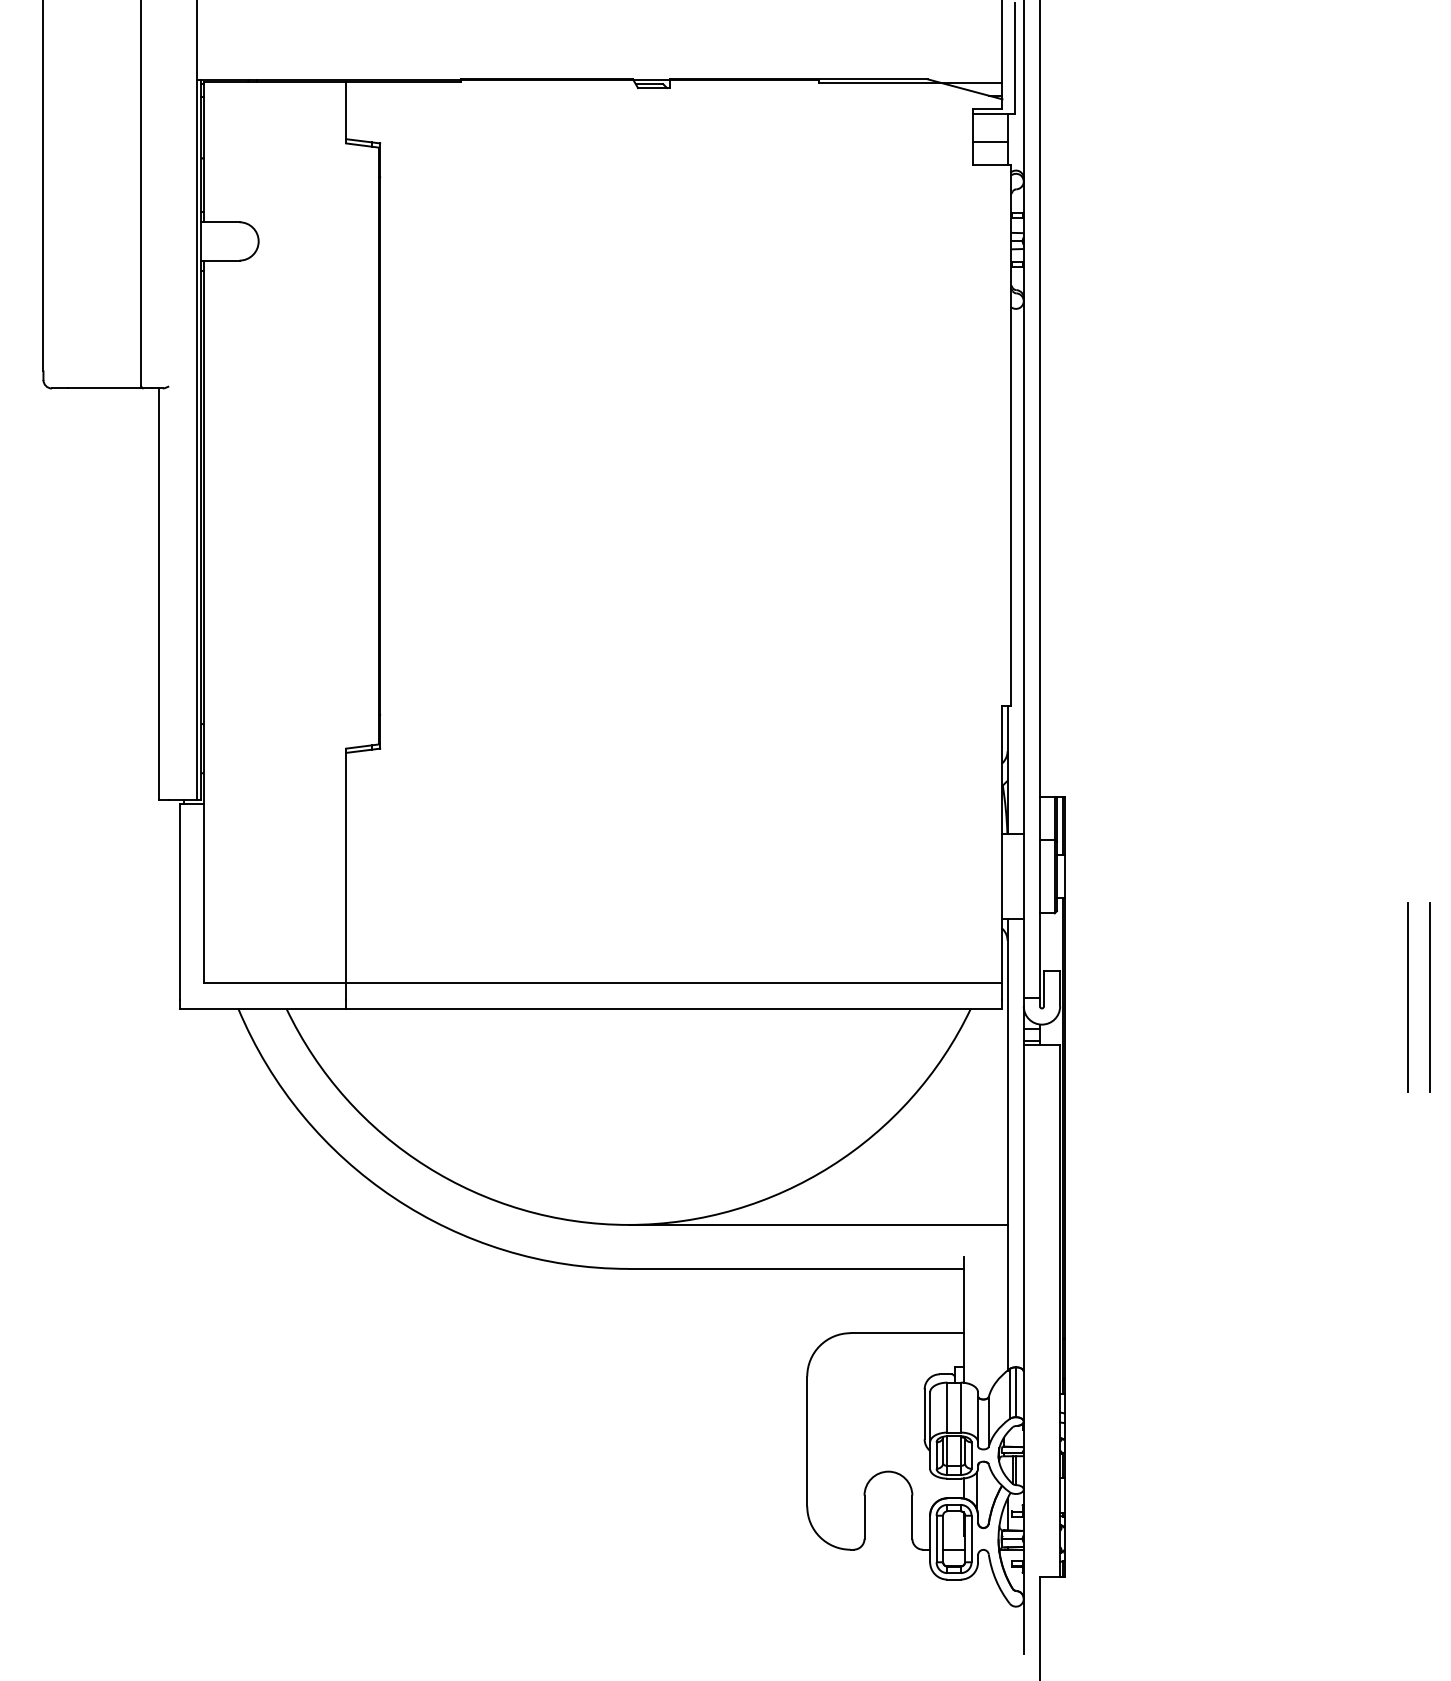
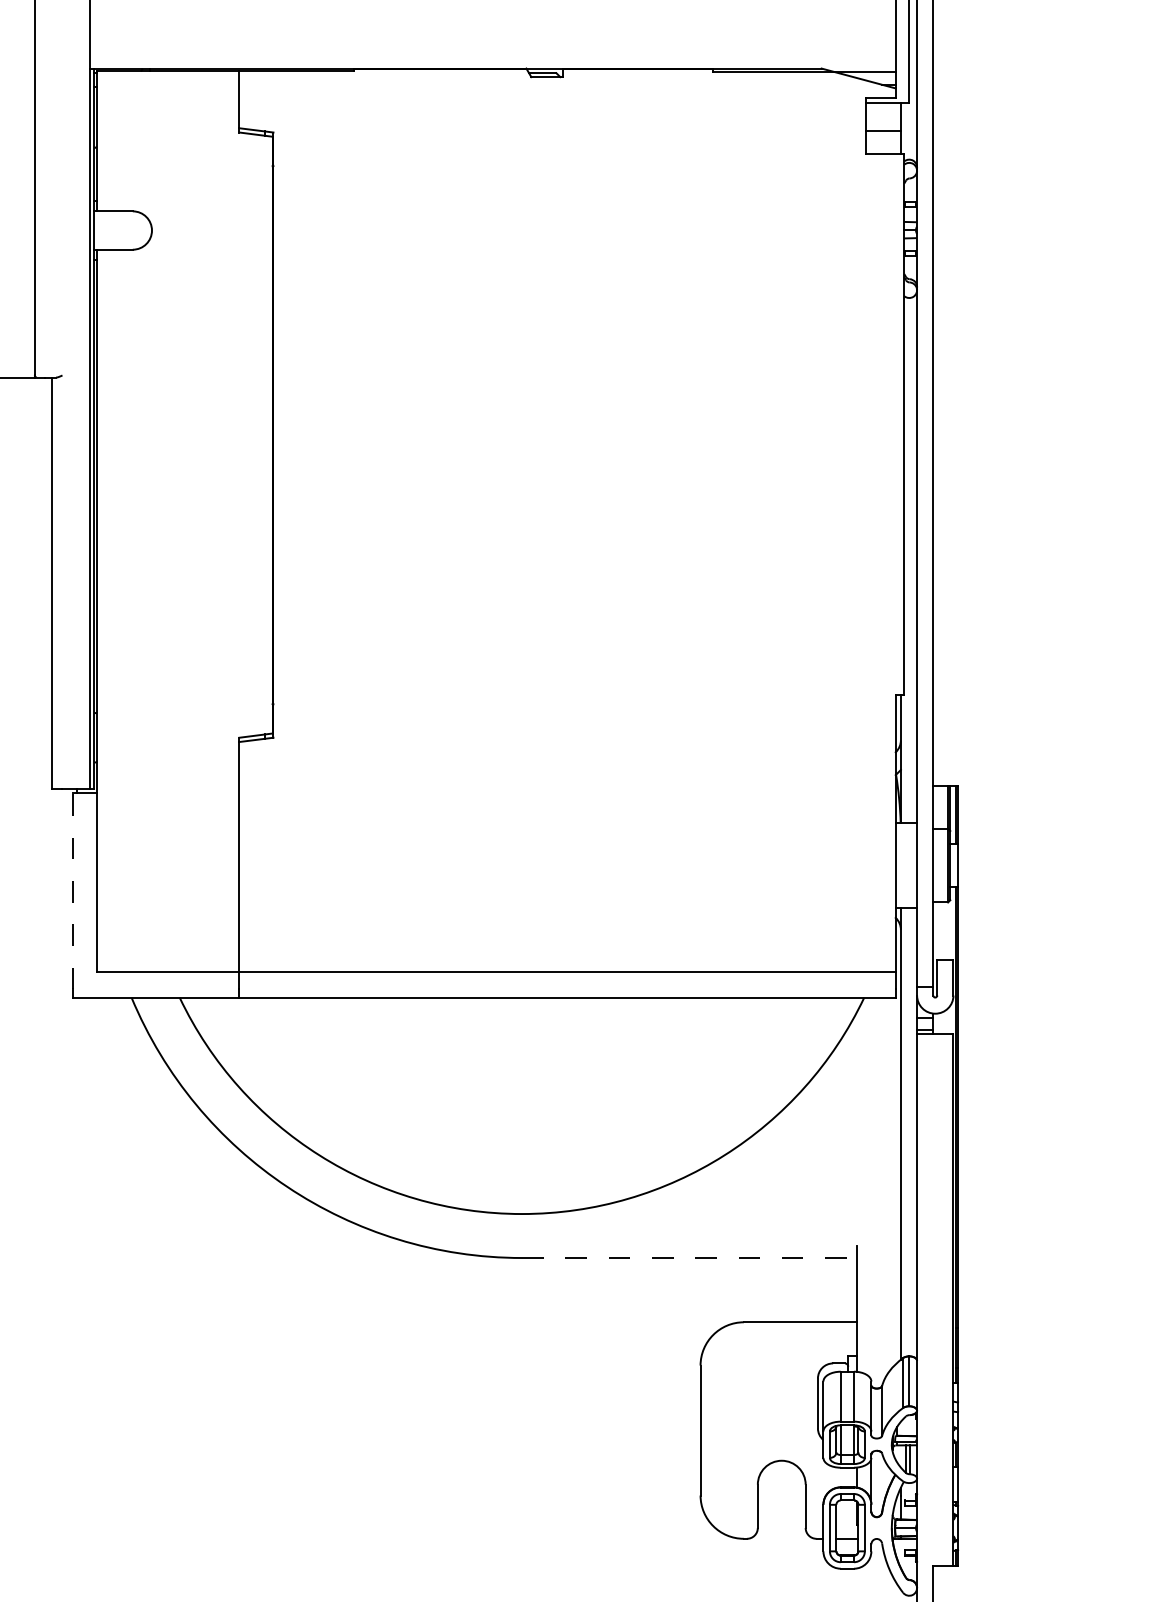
line: (179, 901) -> (72, 890), solid -> dashed
line: (817, 1224) -> (710, 1213), removed
line: (796, 1268) -> (689, 1257), solid -> dashed

